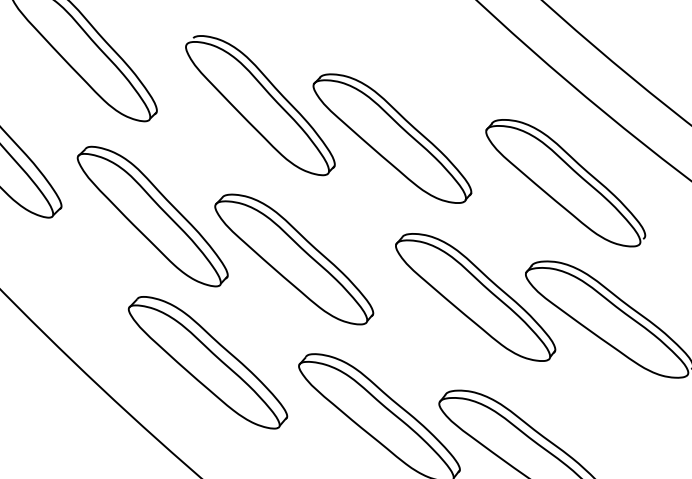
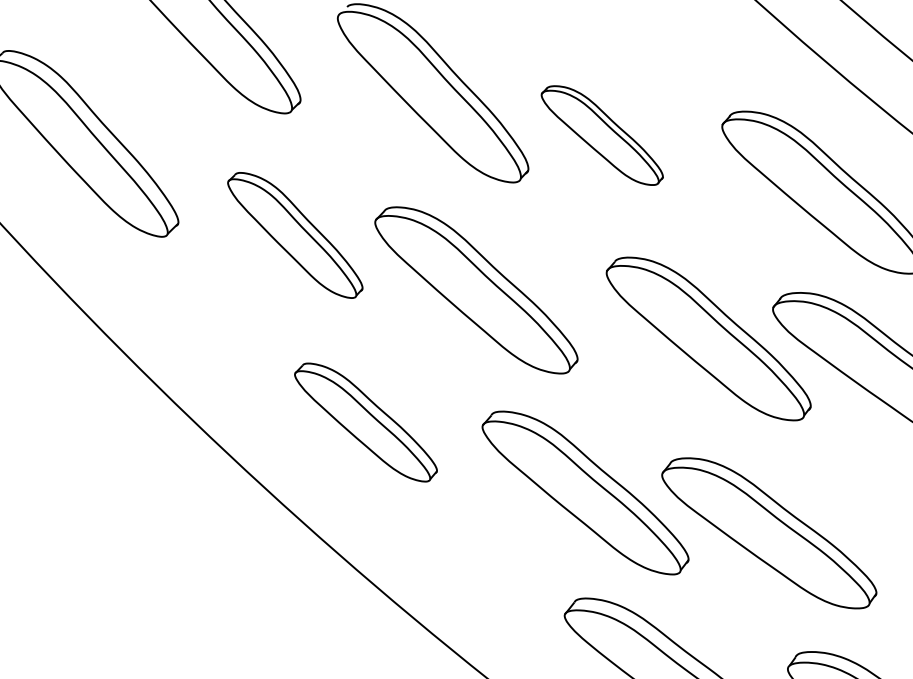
part: (392, 138) -> (602, 135), size x0.6
part: (152, 216) -> (295, 235), size x0.7
part: (207, 362) -> (365, 422), size x0.7

